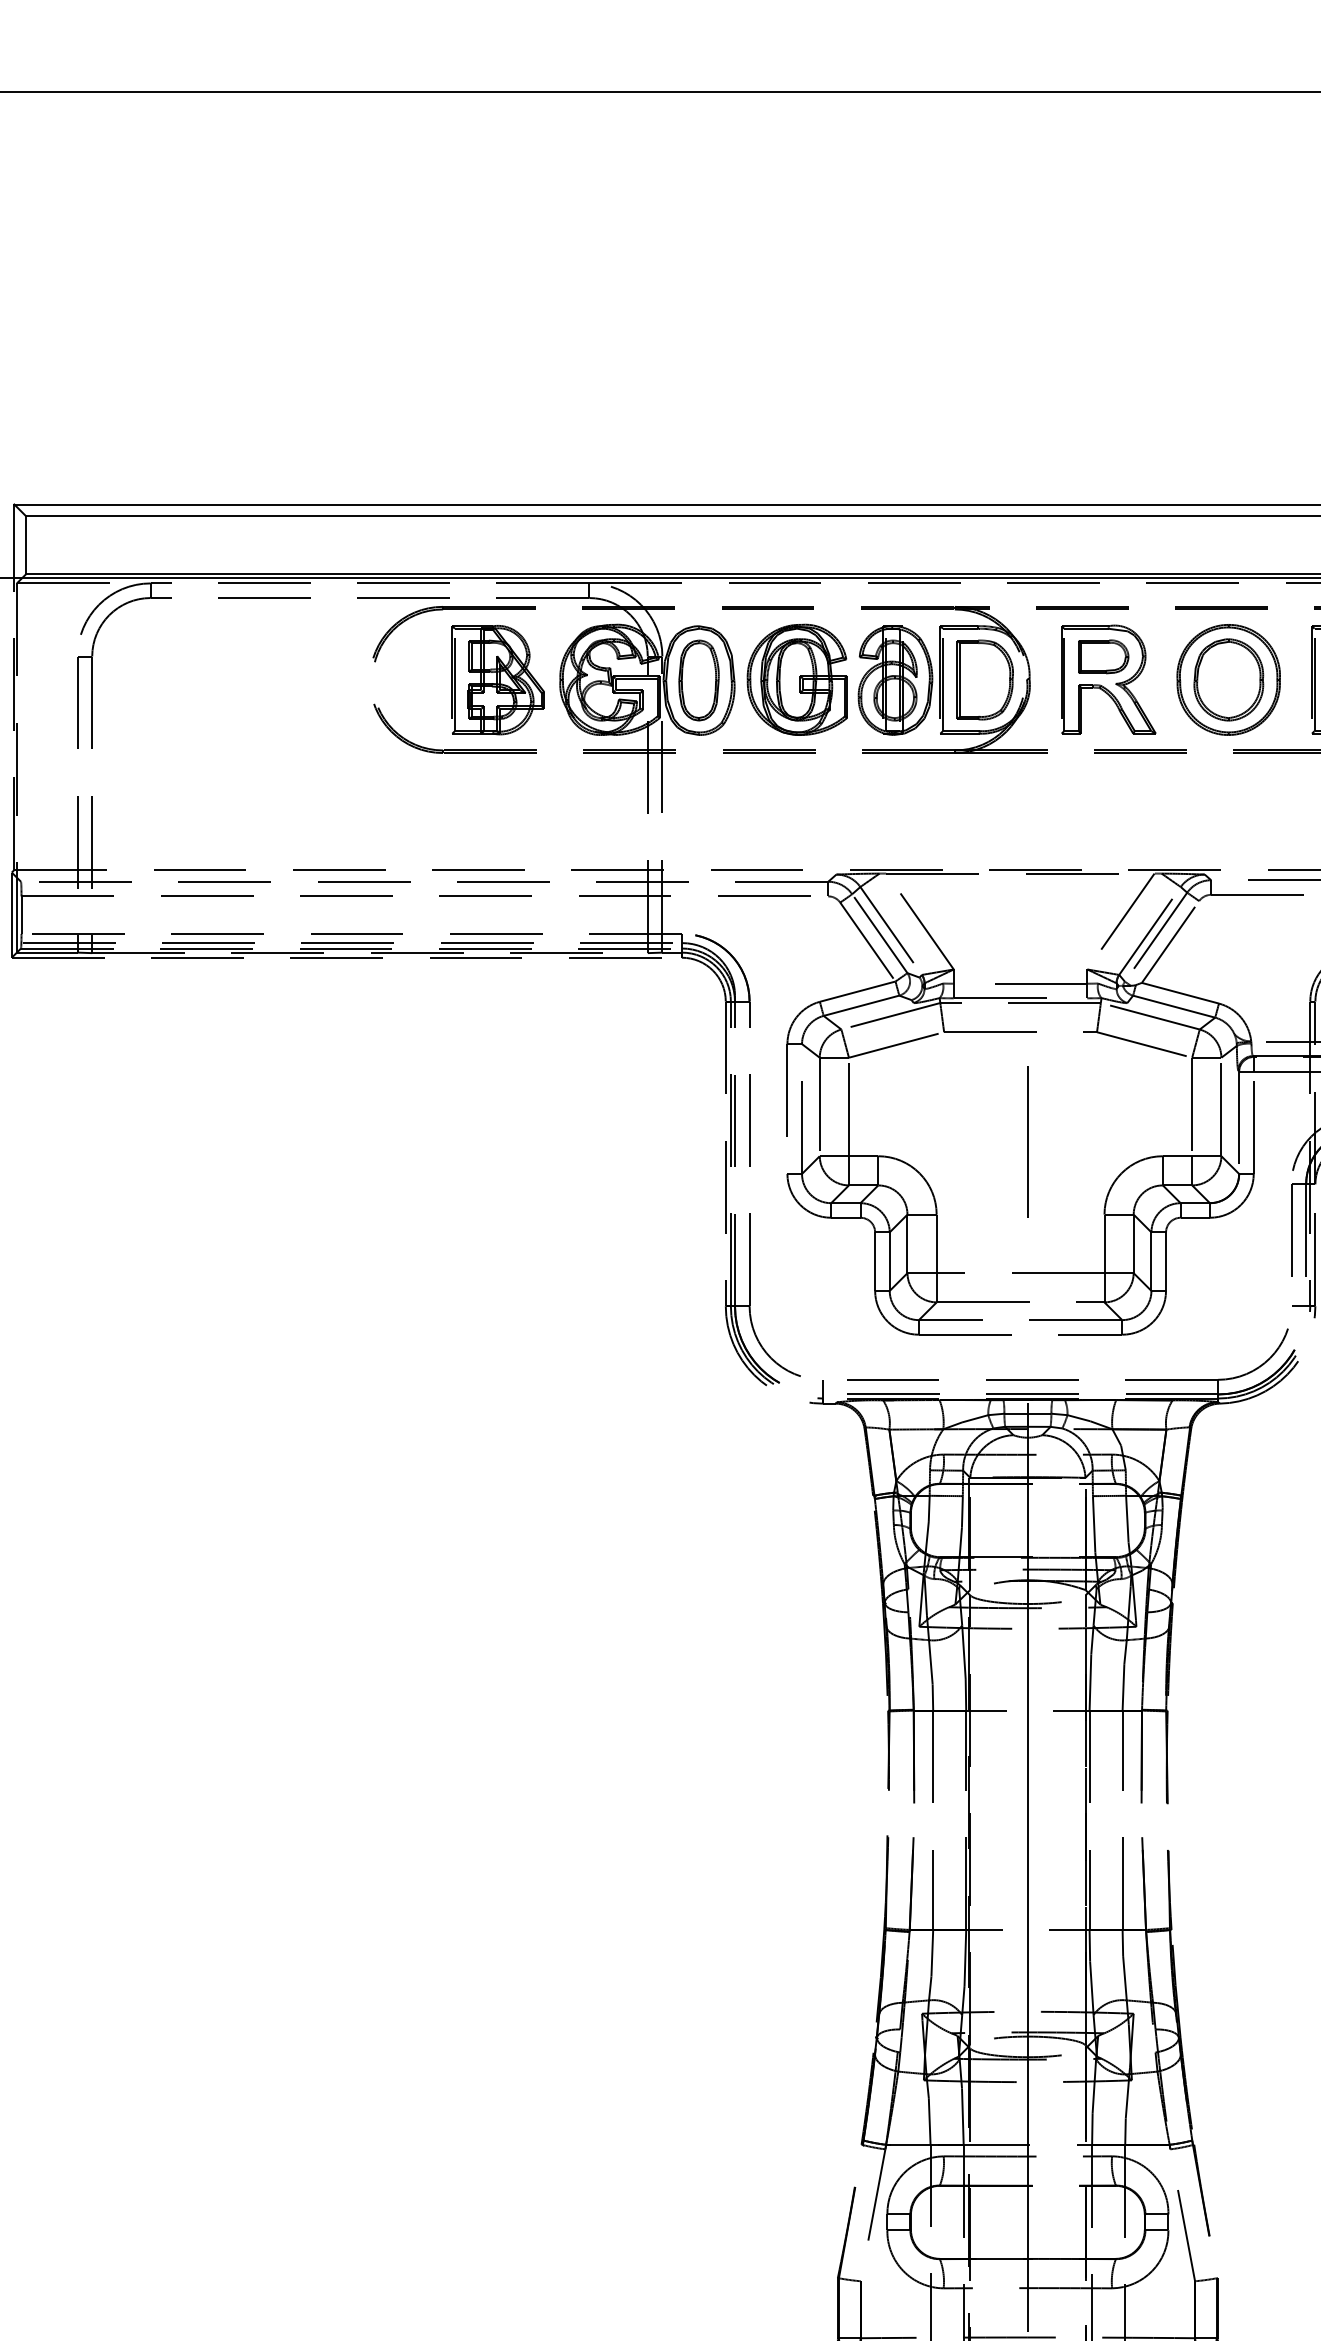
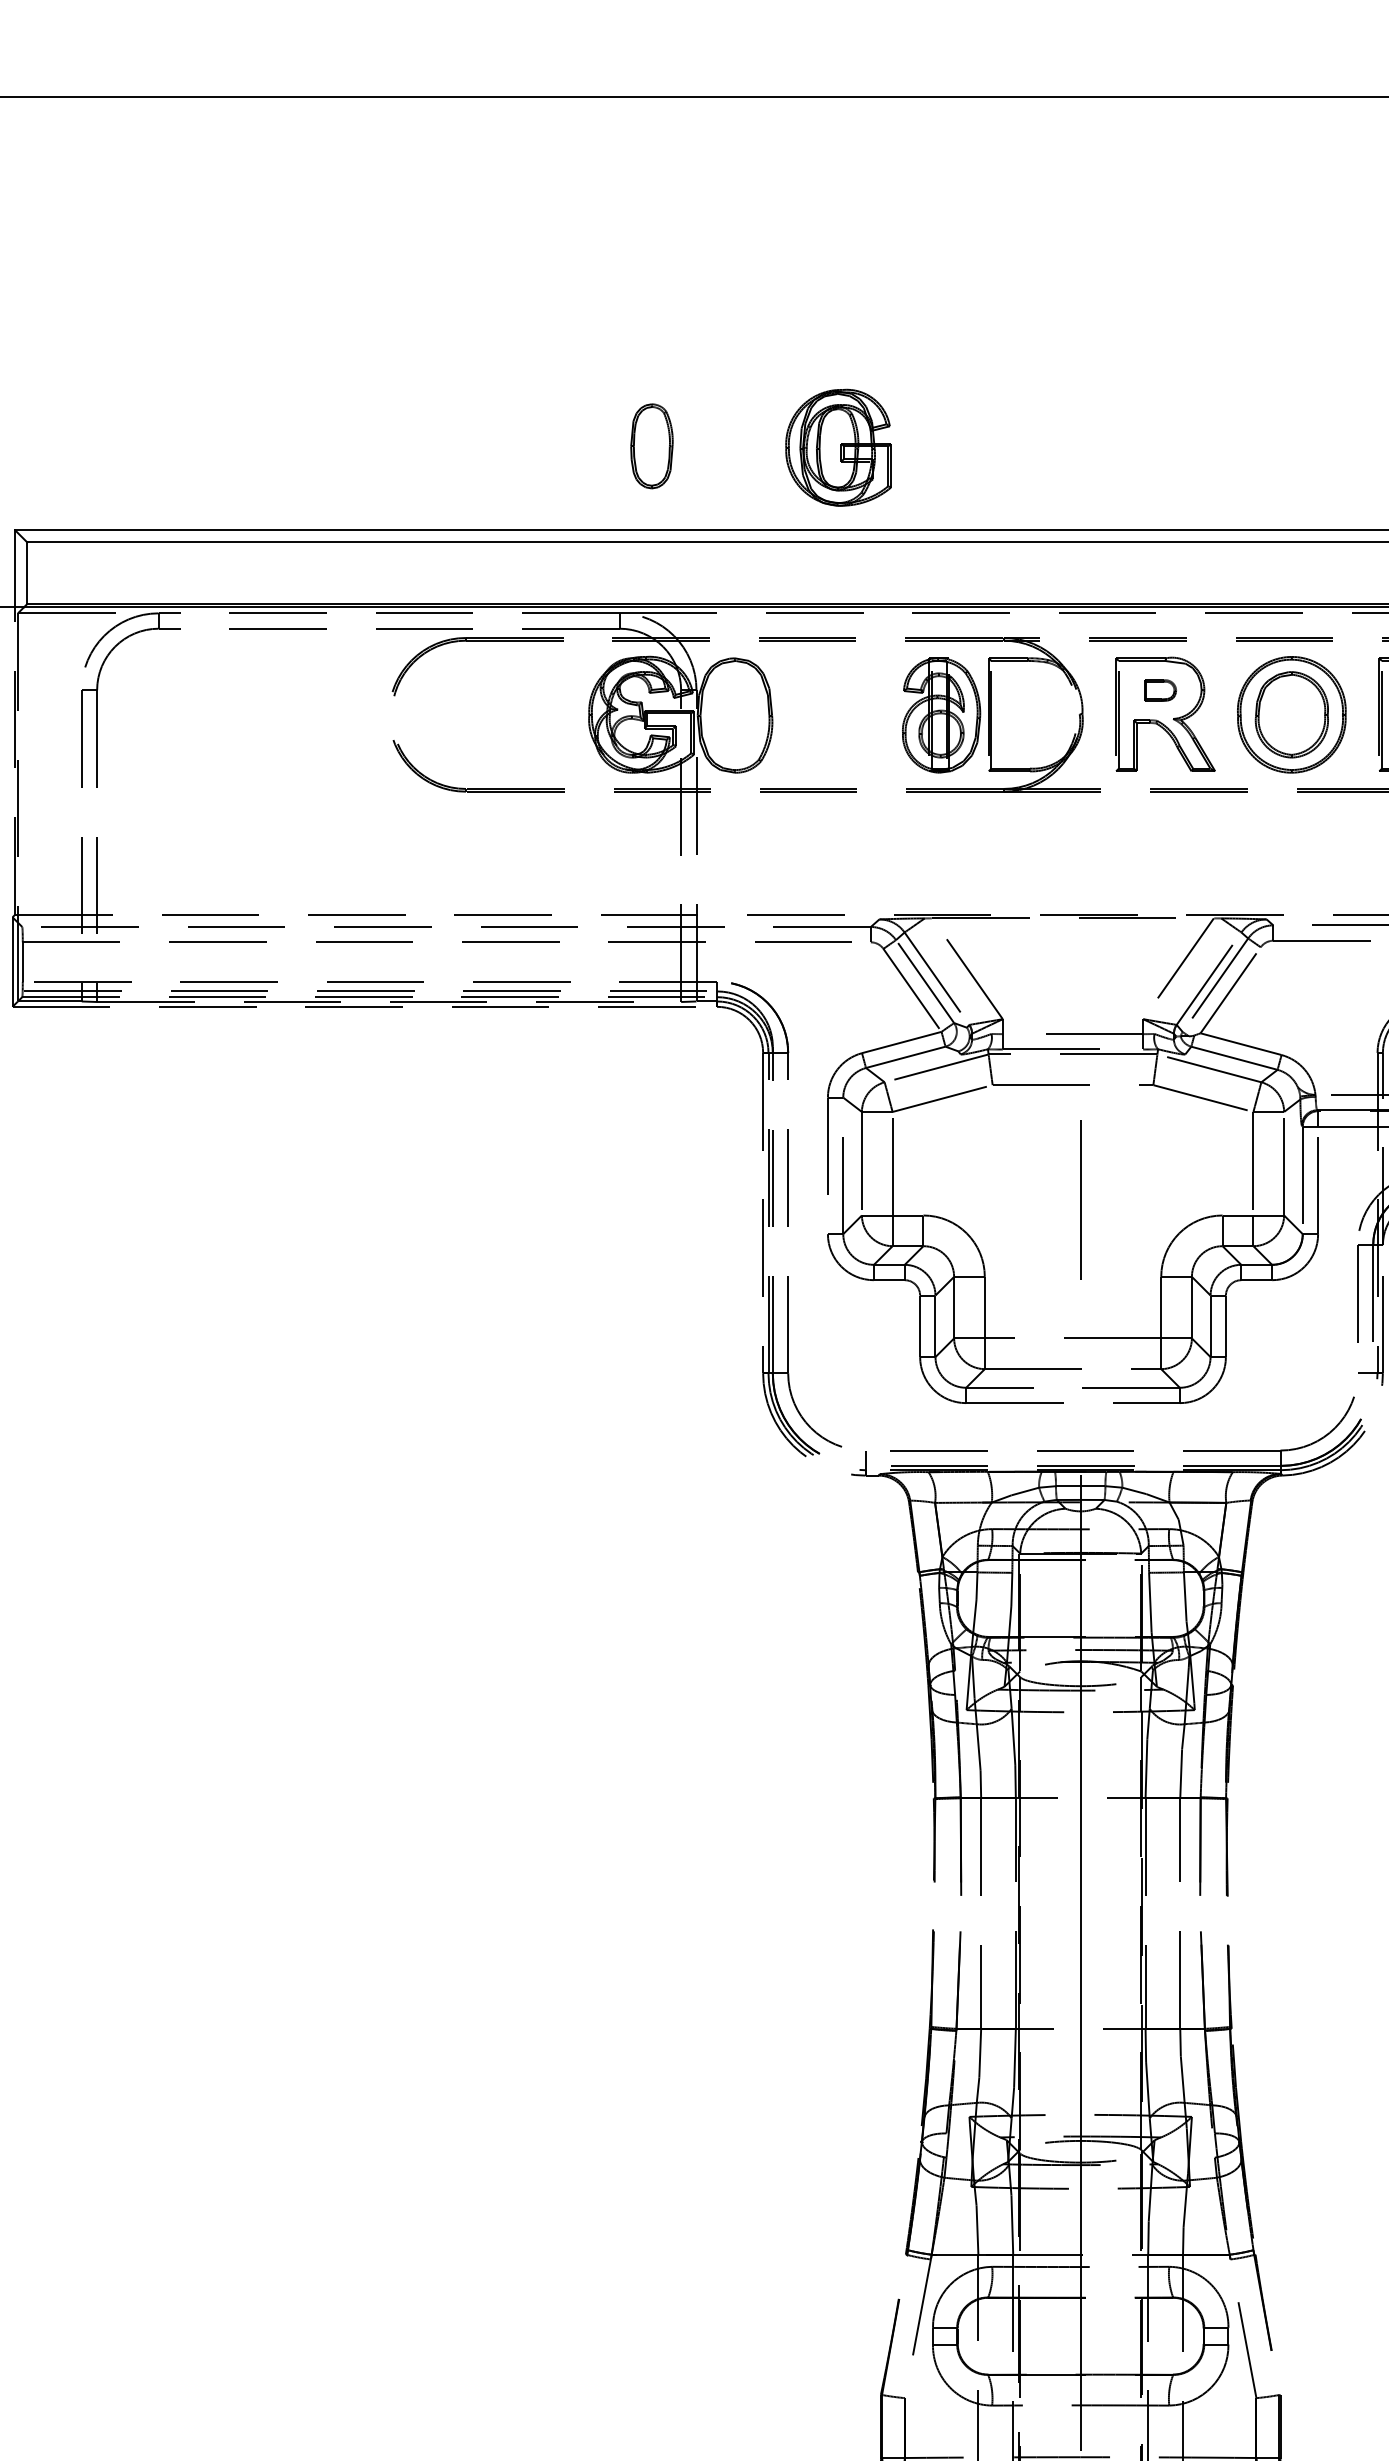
part: (1103, 656) -> (1160, 690), size x0.6
part: (796, 679) -> (837, 447), moved
part: (984, 679) -> (1035, 714), removed
part: (497, 680) -> (523, 715), removed
part: (698, 680) -> (651, 446), moved

